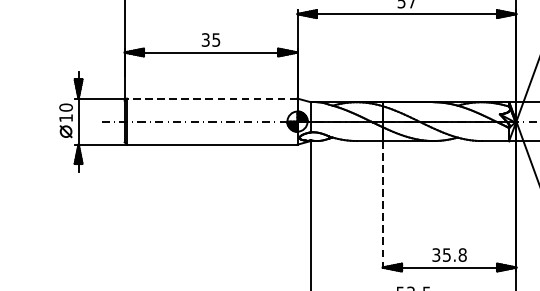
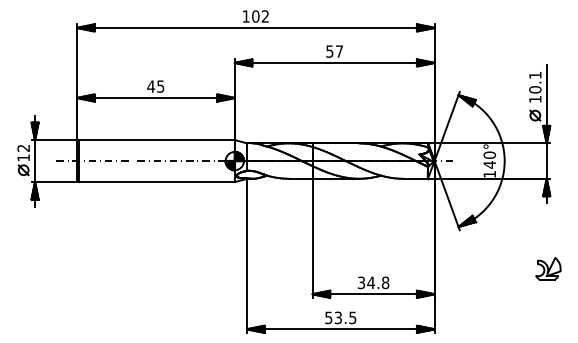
text: (206, 39) -> (151, 86), 35 -> 45
line: (212, 99) -> (157, 140), dashed -> solid
text: (65, 107) -> (23, 148), 10 -> 12
line: (382, 206) -> (312, 238), dashed -> solid
text: (447, 254) -> (371, 282), 35.8 -> 34.8

